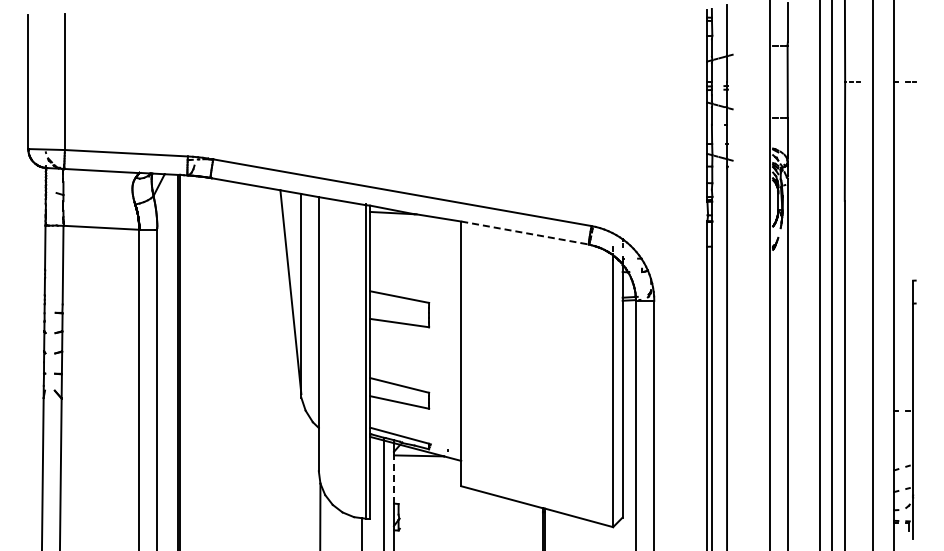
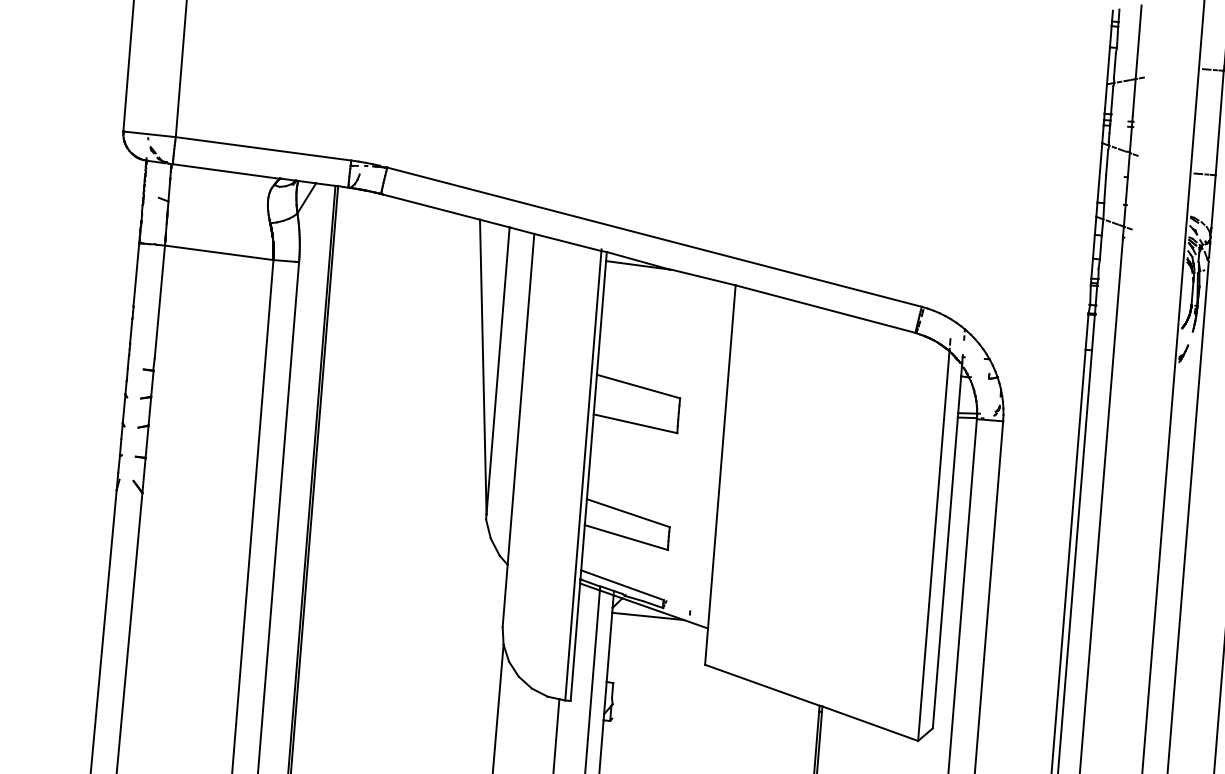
line: (525, 233) -> (826, 309), dashed -> solid
line: (393, 479) -> (608, 647), dashed -> solid

